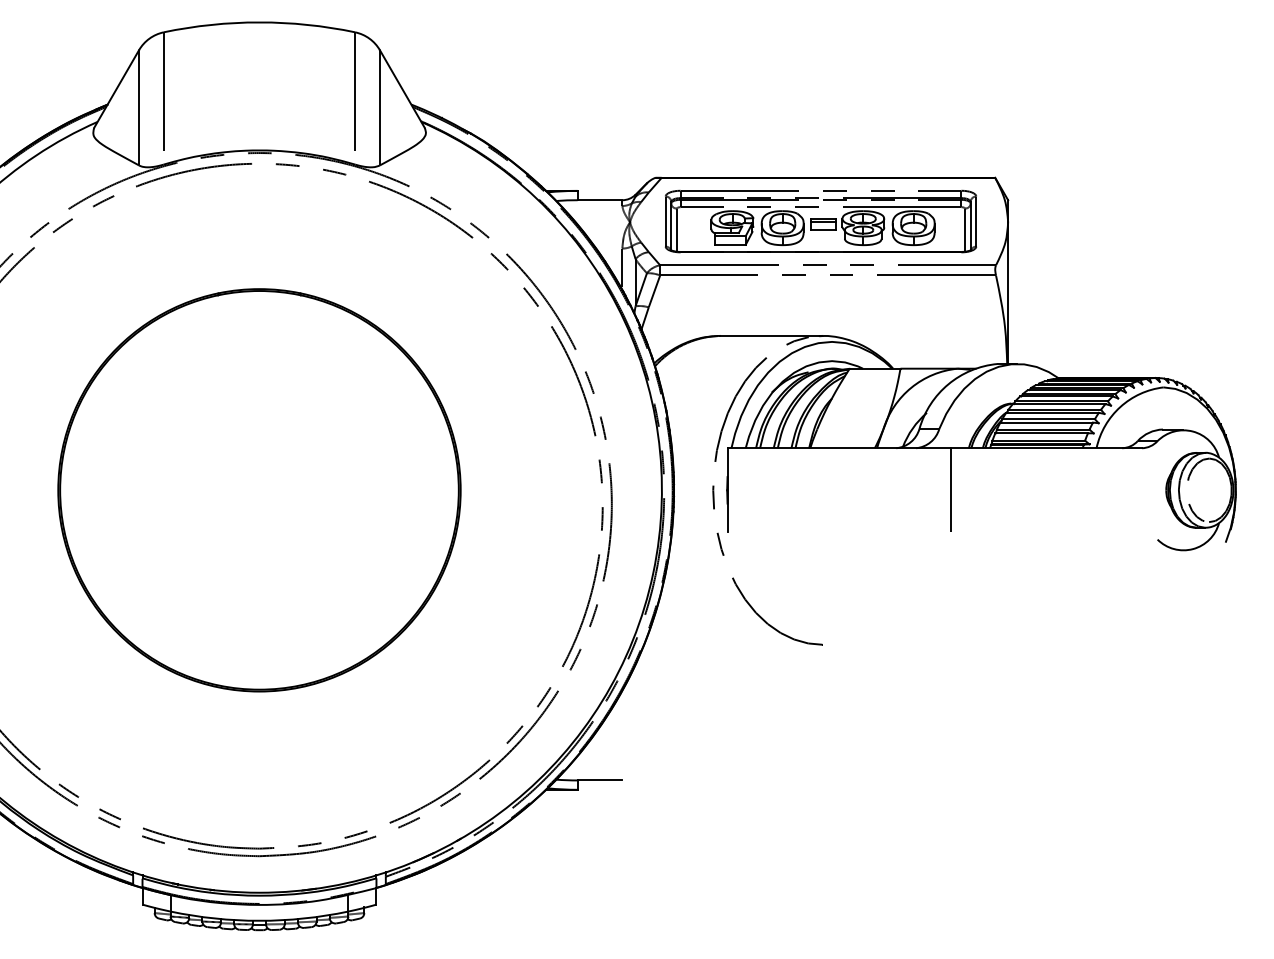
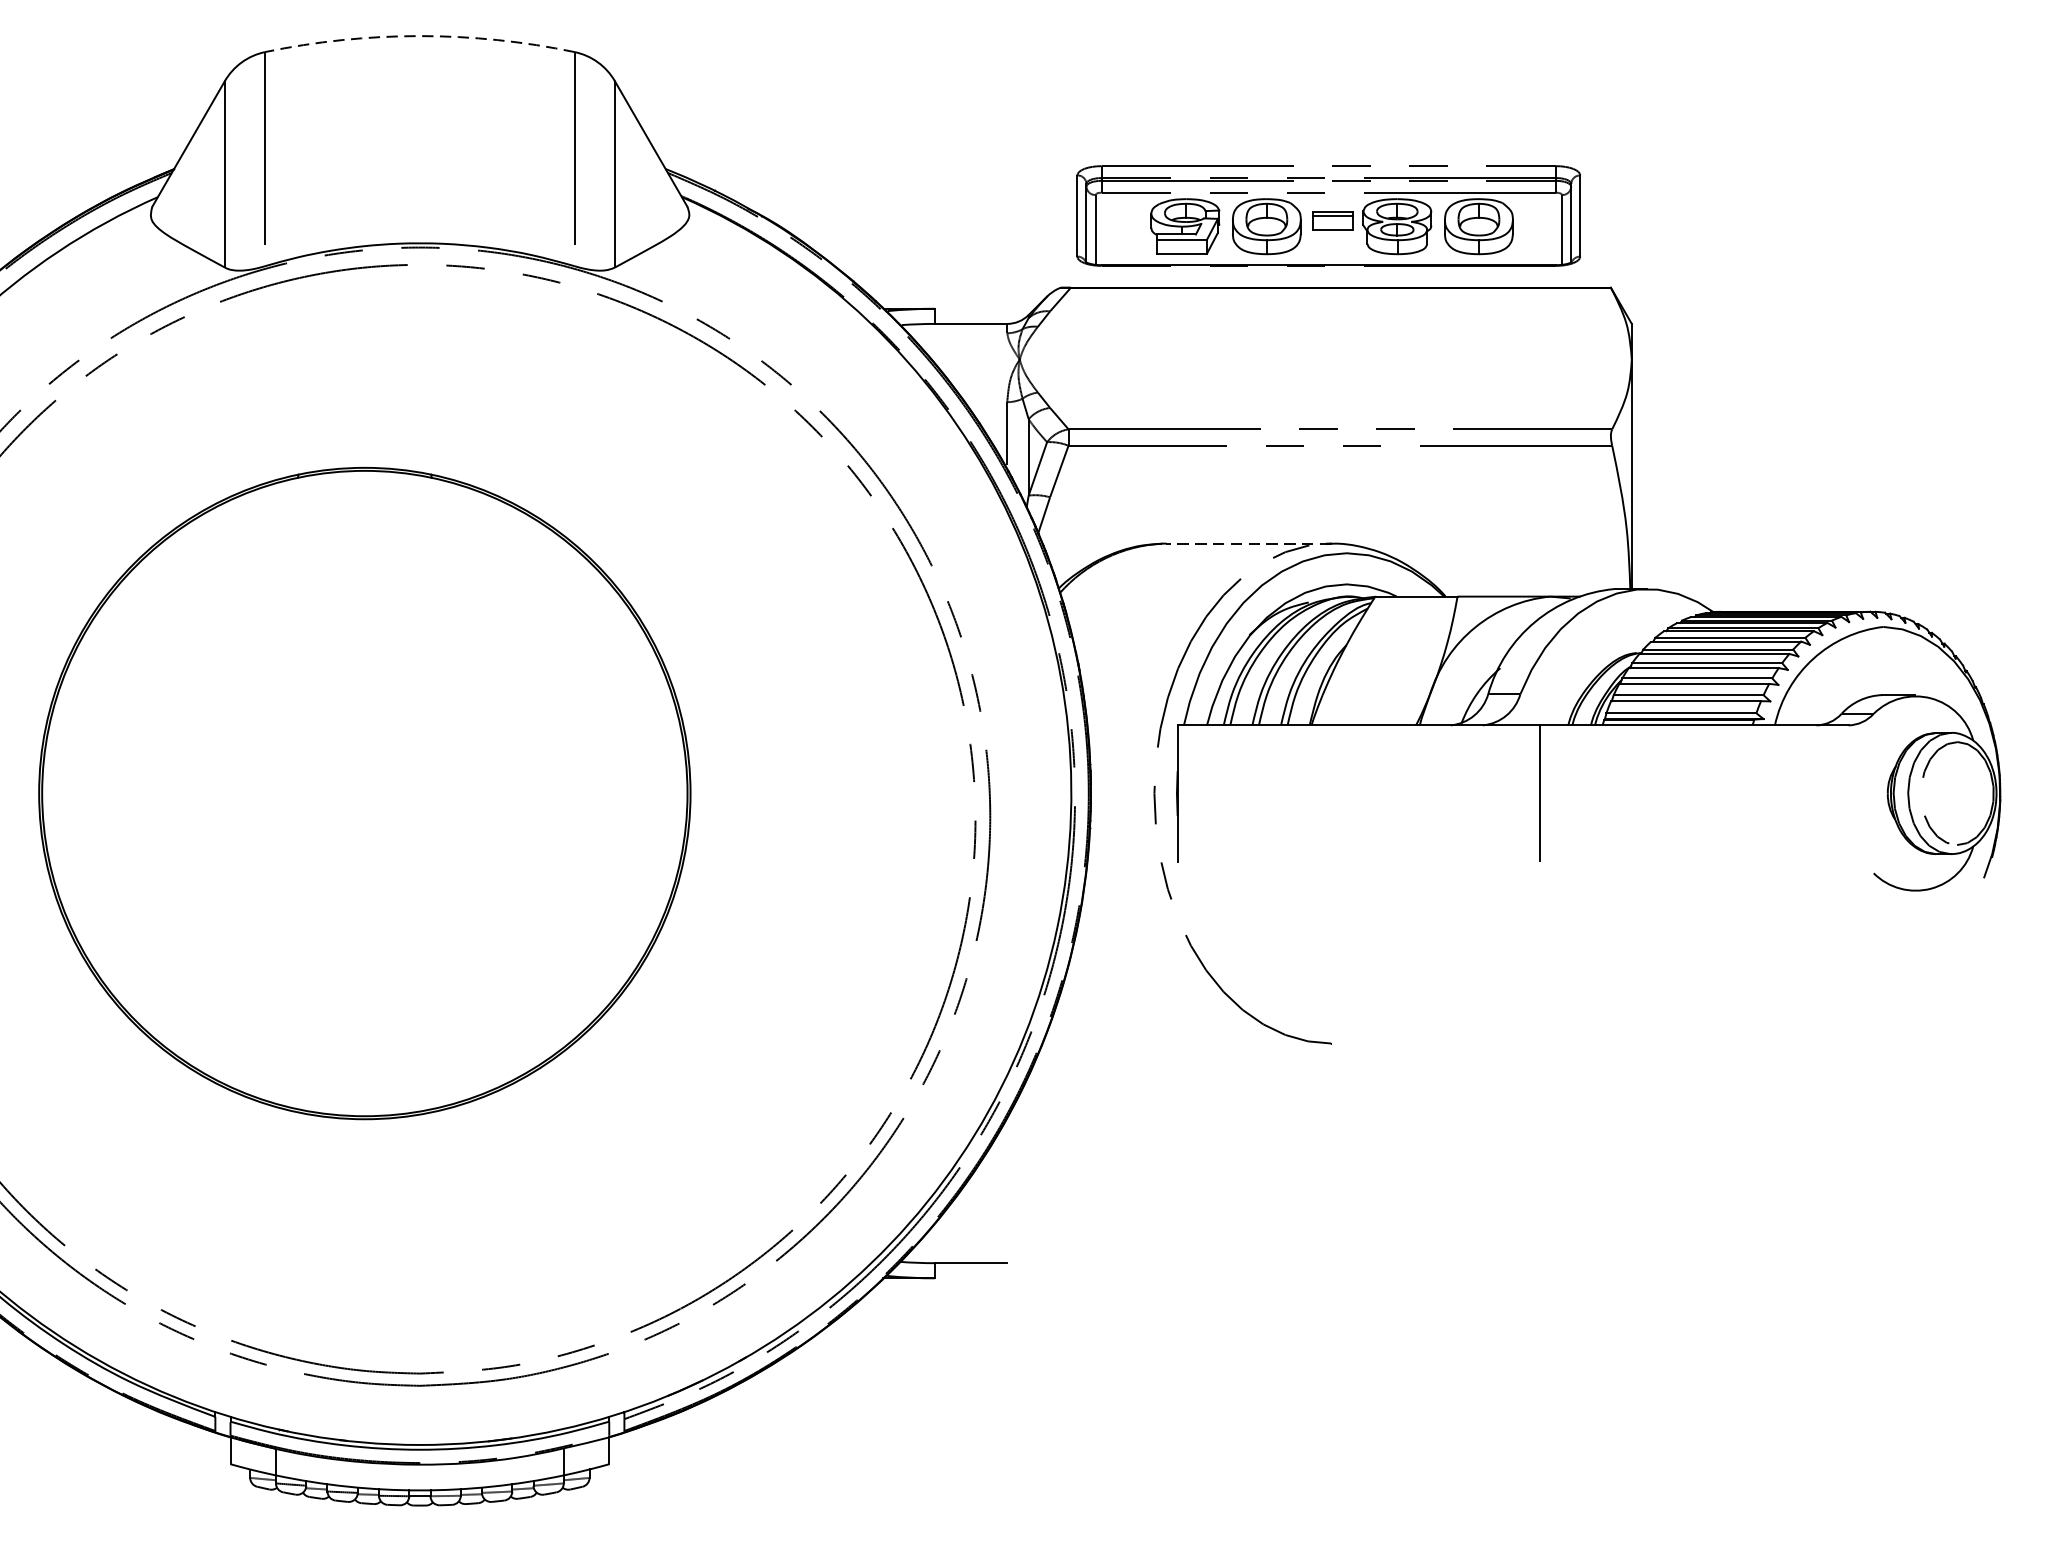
arc: (259, 22) -> (419, 36), solid -> dashed
part: (820, 221) -> (1328, 215), moved
line: (770, 335) -> (1247, 542), solid -> dashed
part: (259, 490) -> (364, 793), moved

